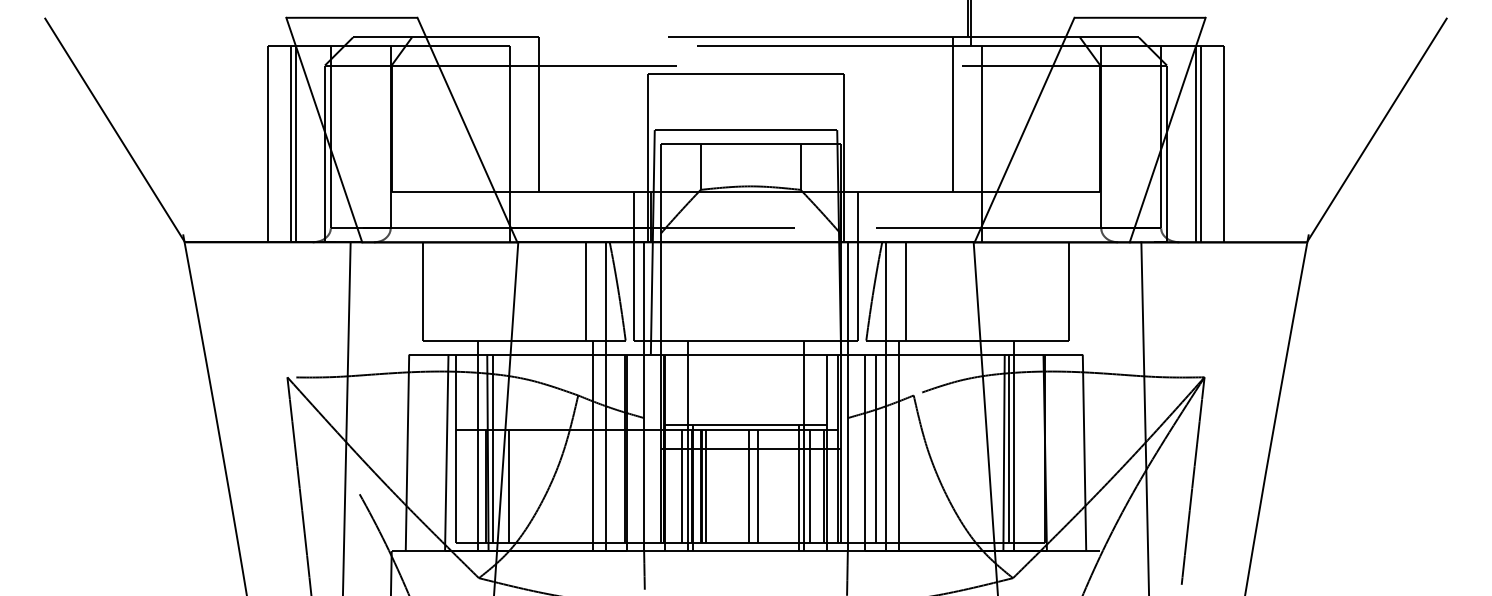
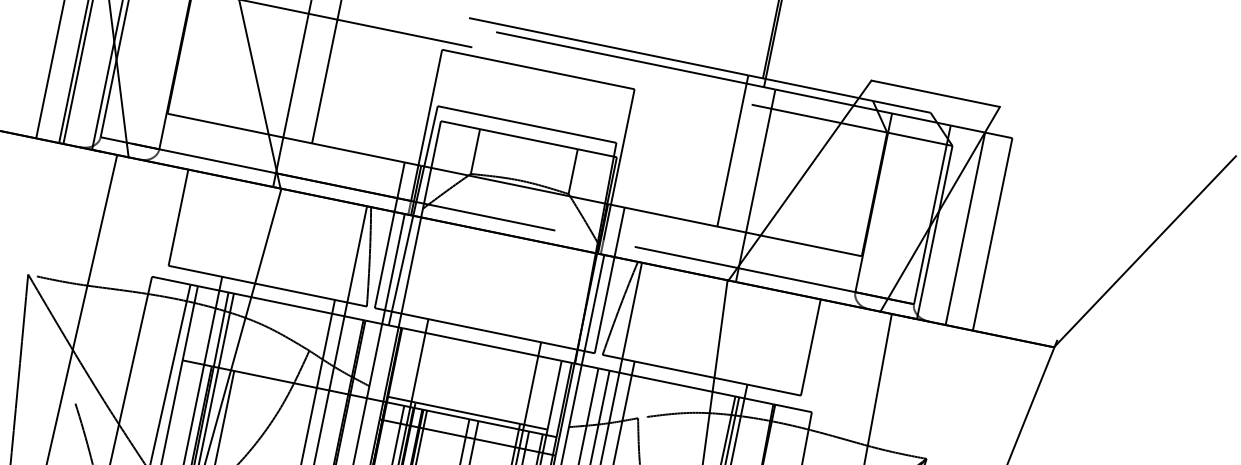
line: (1200, 143) -> (969, 229), removed
line: (585, 291) -> (337, 250), removed
line: (906, 291) -> (651, 314), removed

